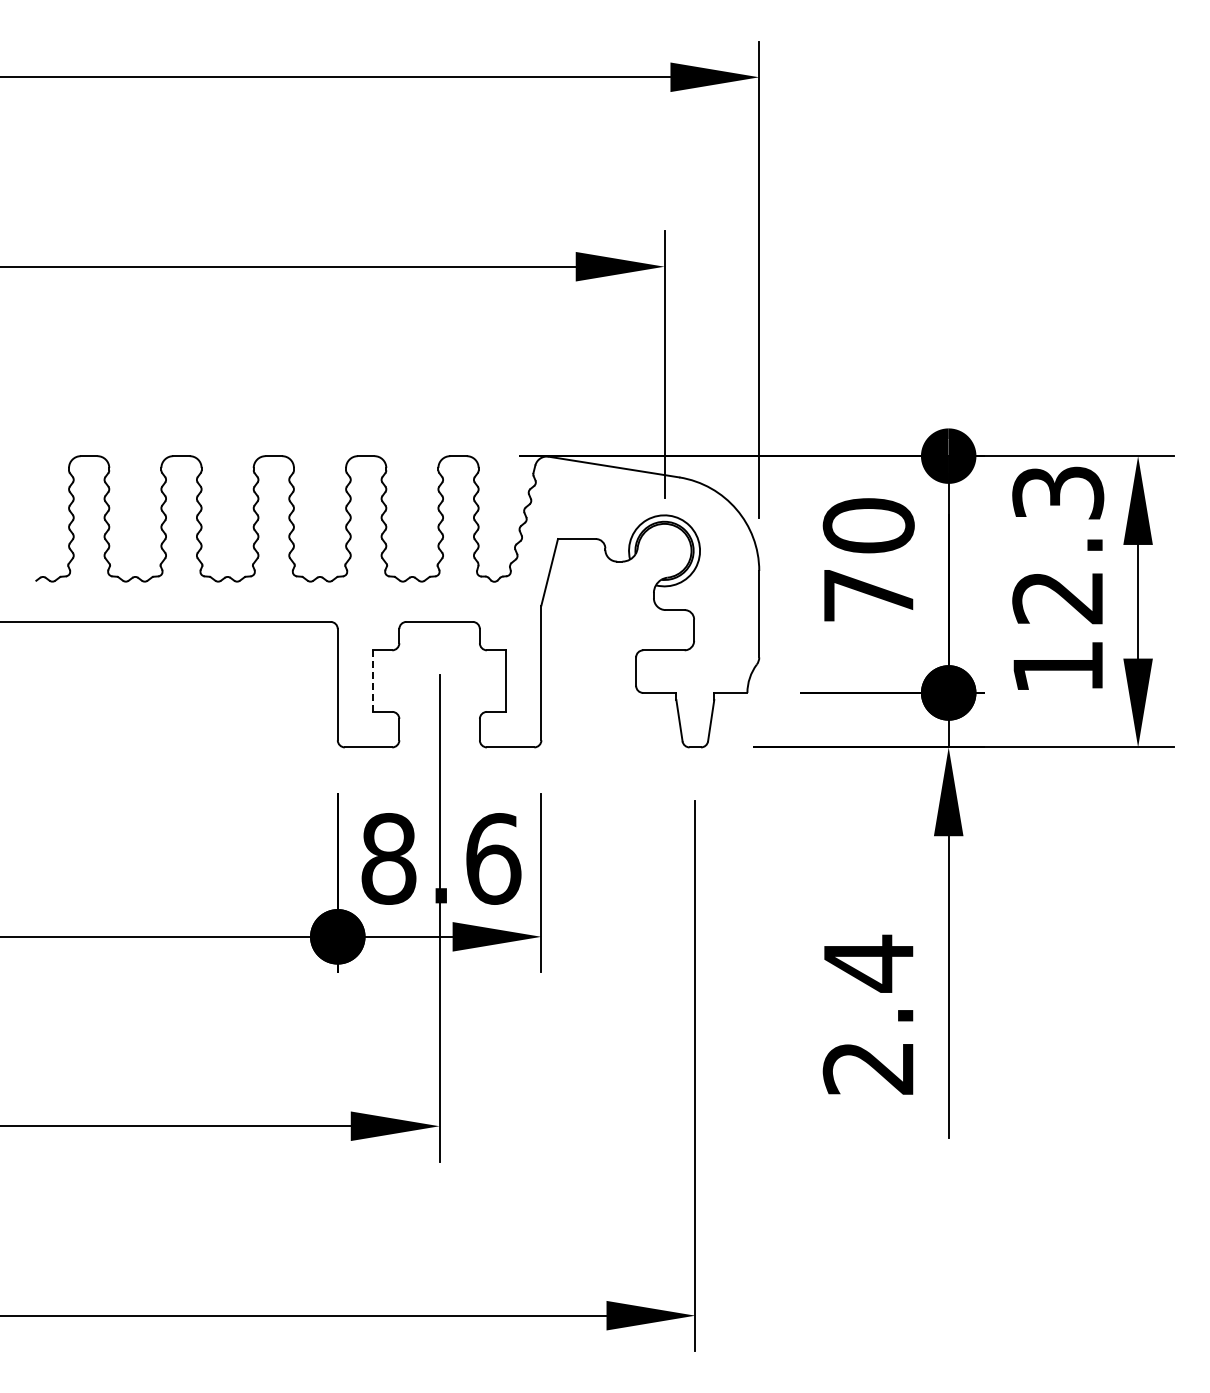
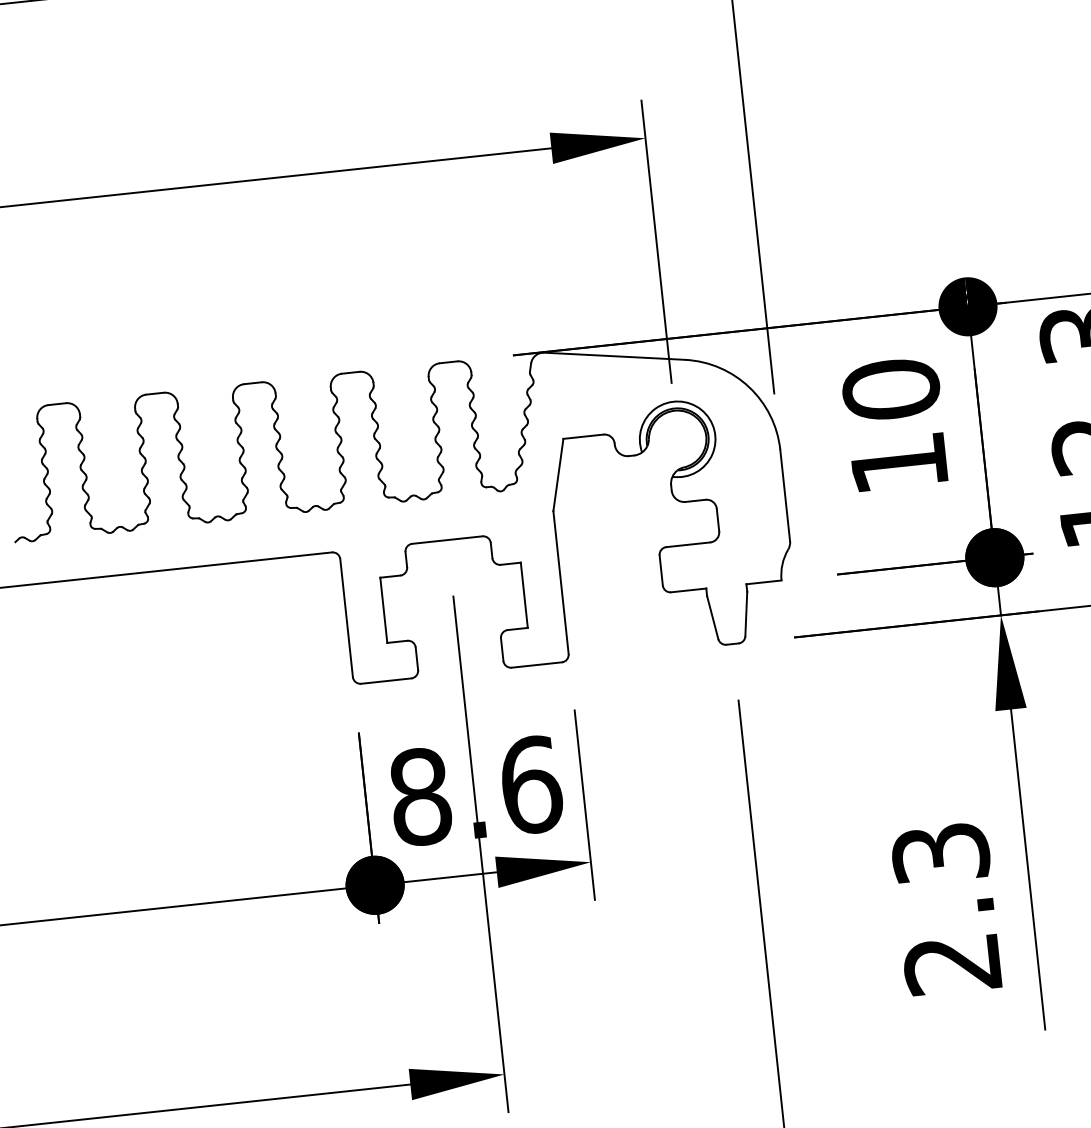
text: (868, 595) -> (898, 463), 70 -> 10
line: (373, 681) -> (384, 610), dashed -> solid
text: (868, 963) -> (940, 853), 2.4 -> 2.3

